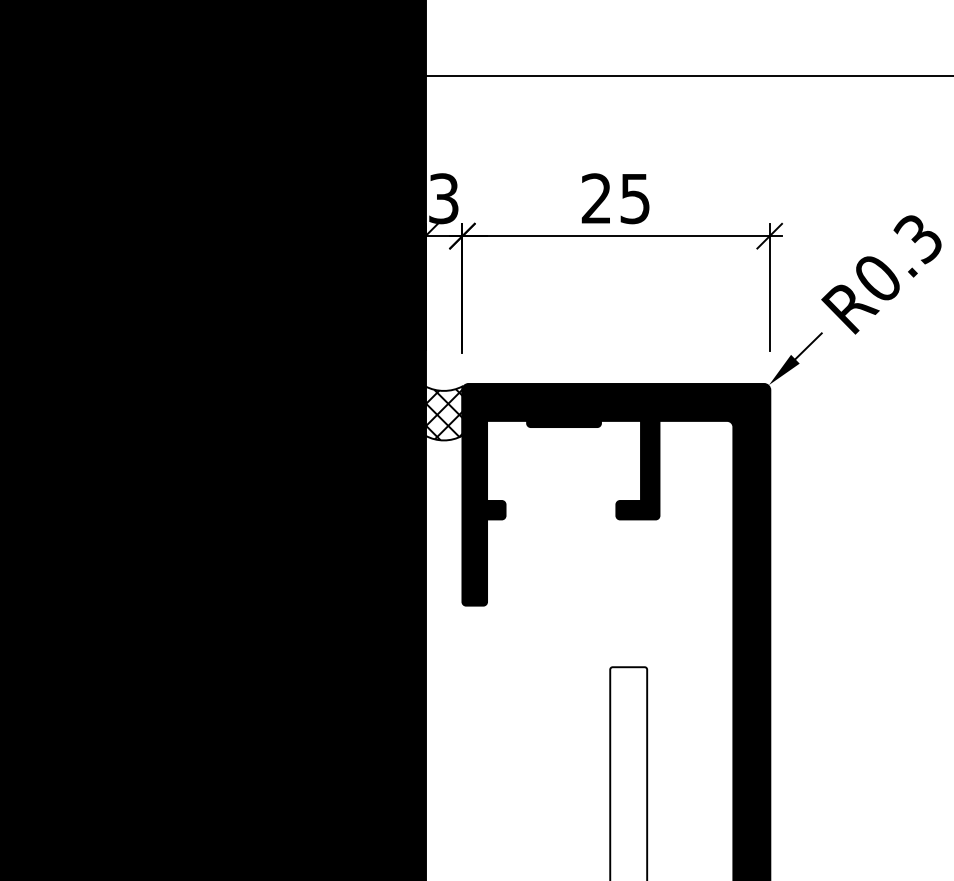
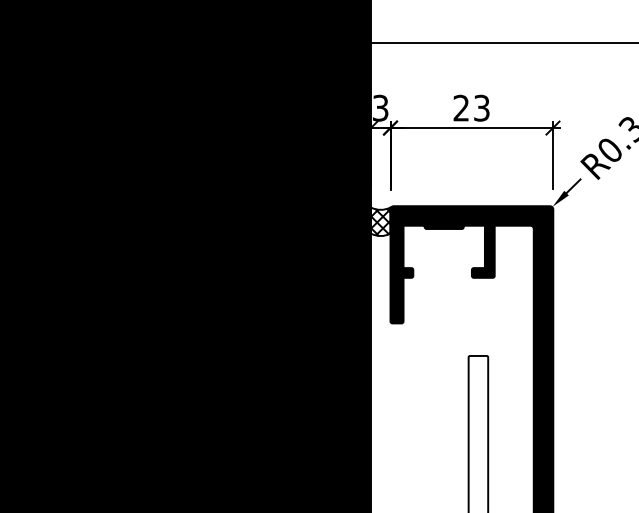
text: (634, 197) -> (481, 107), 25 -> 23

